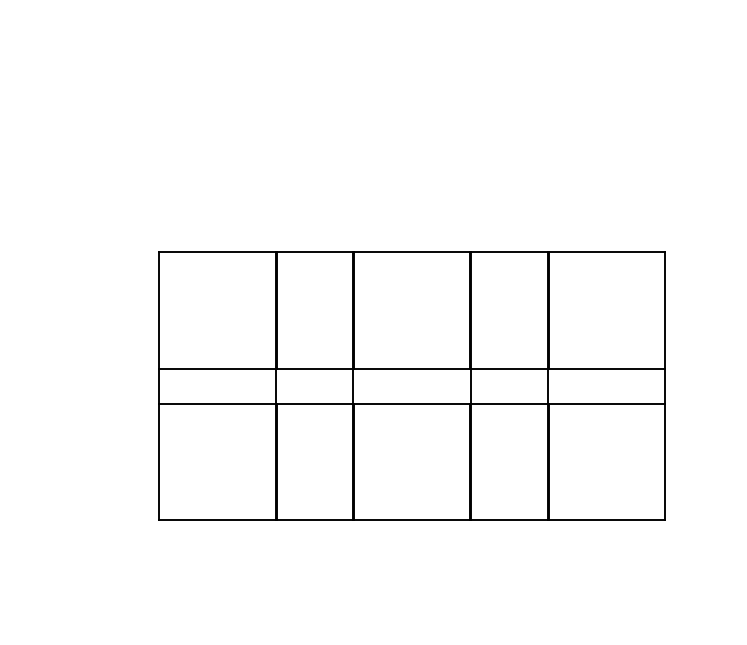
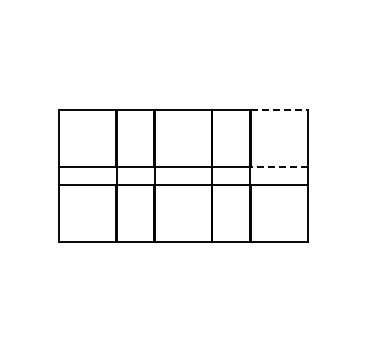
line: (607, 252) -> (279, 110), solid -> dashed
line: (607, 368) -> (279, 167), solid -> dashed

